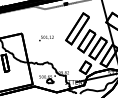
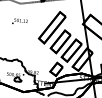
text: (46, 38) -> (20, 21), moved

